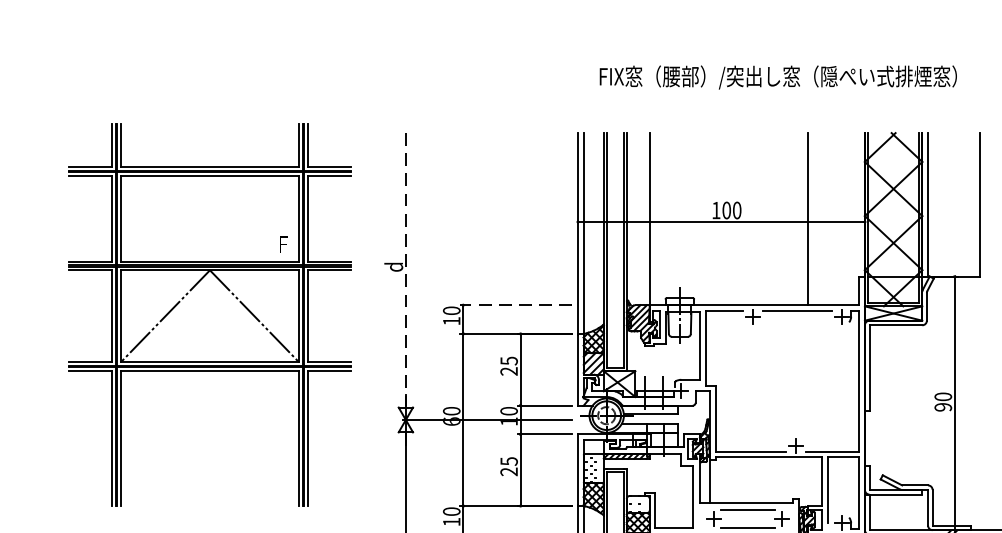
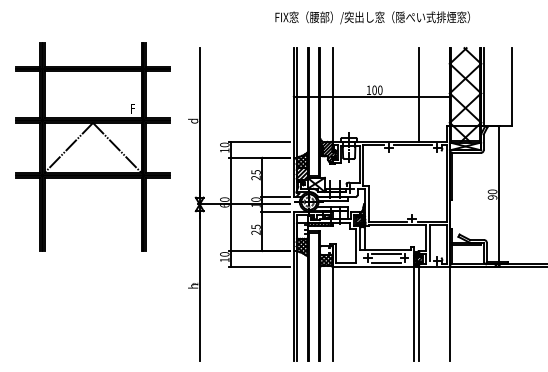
text: (777, 76) -> (372, 17), moved
line: (405, 269) -> (199, 122), dashed -> solid
line: (515, 304) -> (259, 141), dashed -> solid

